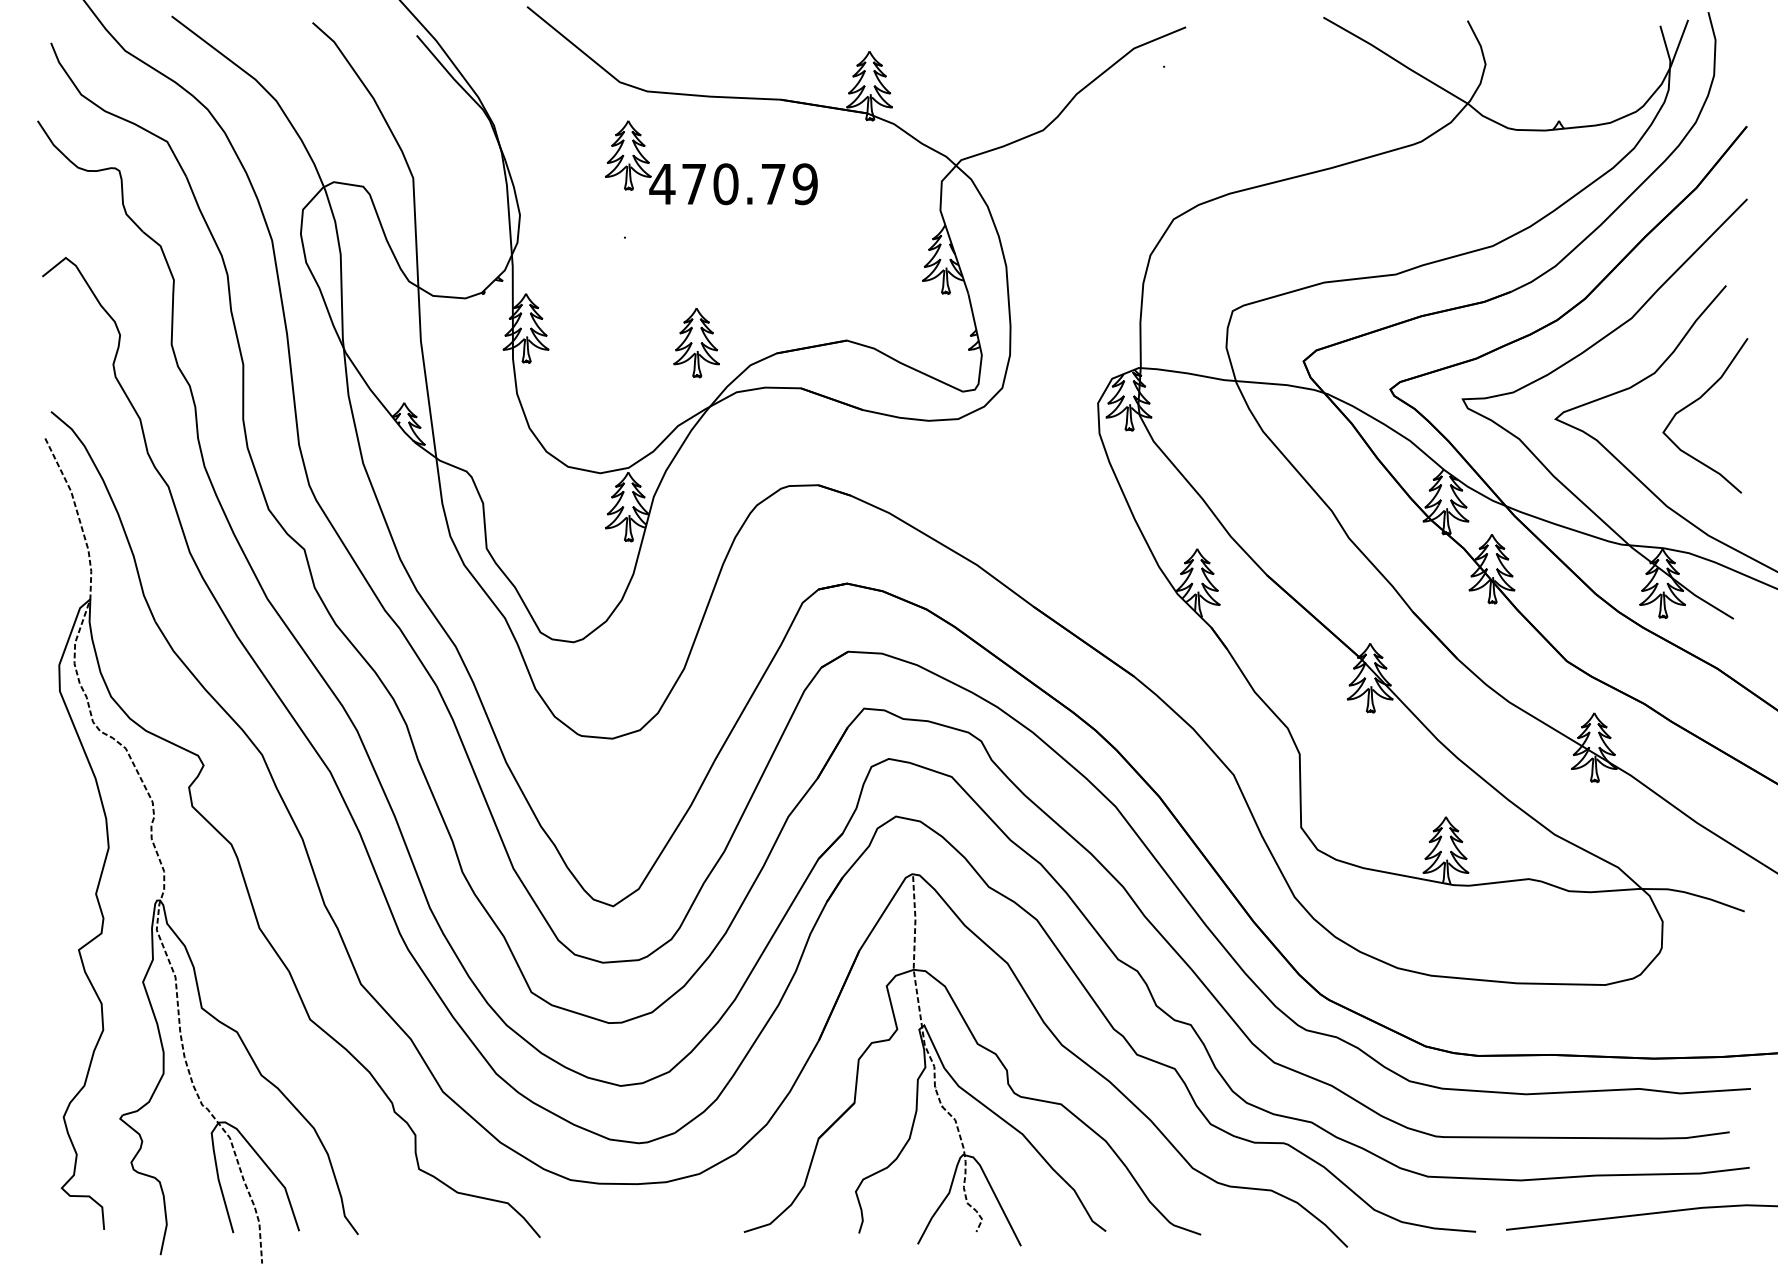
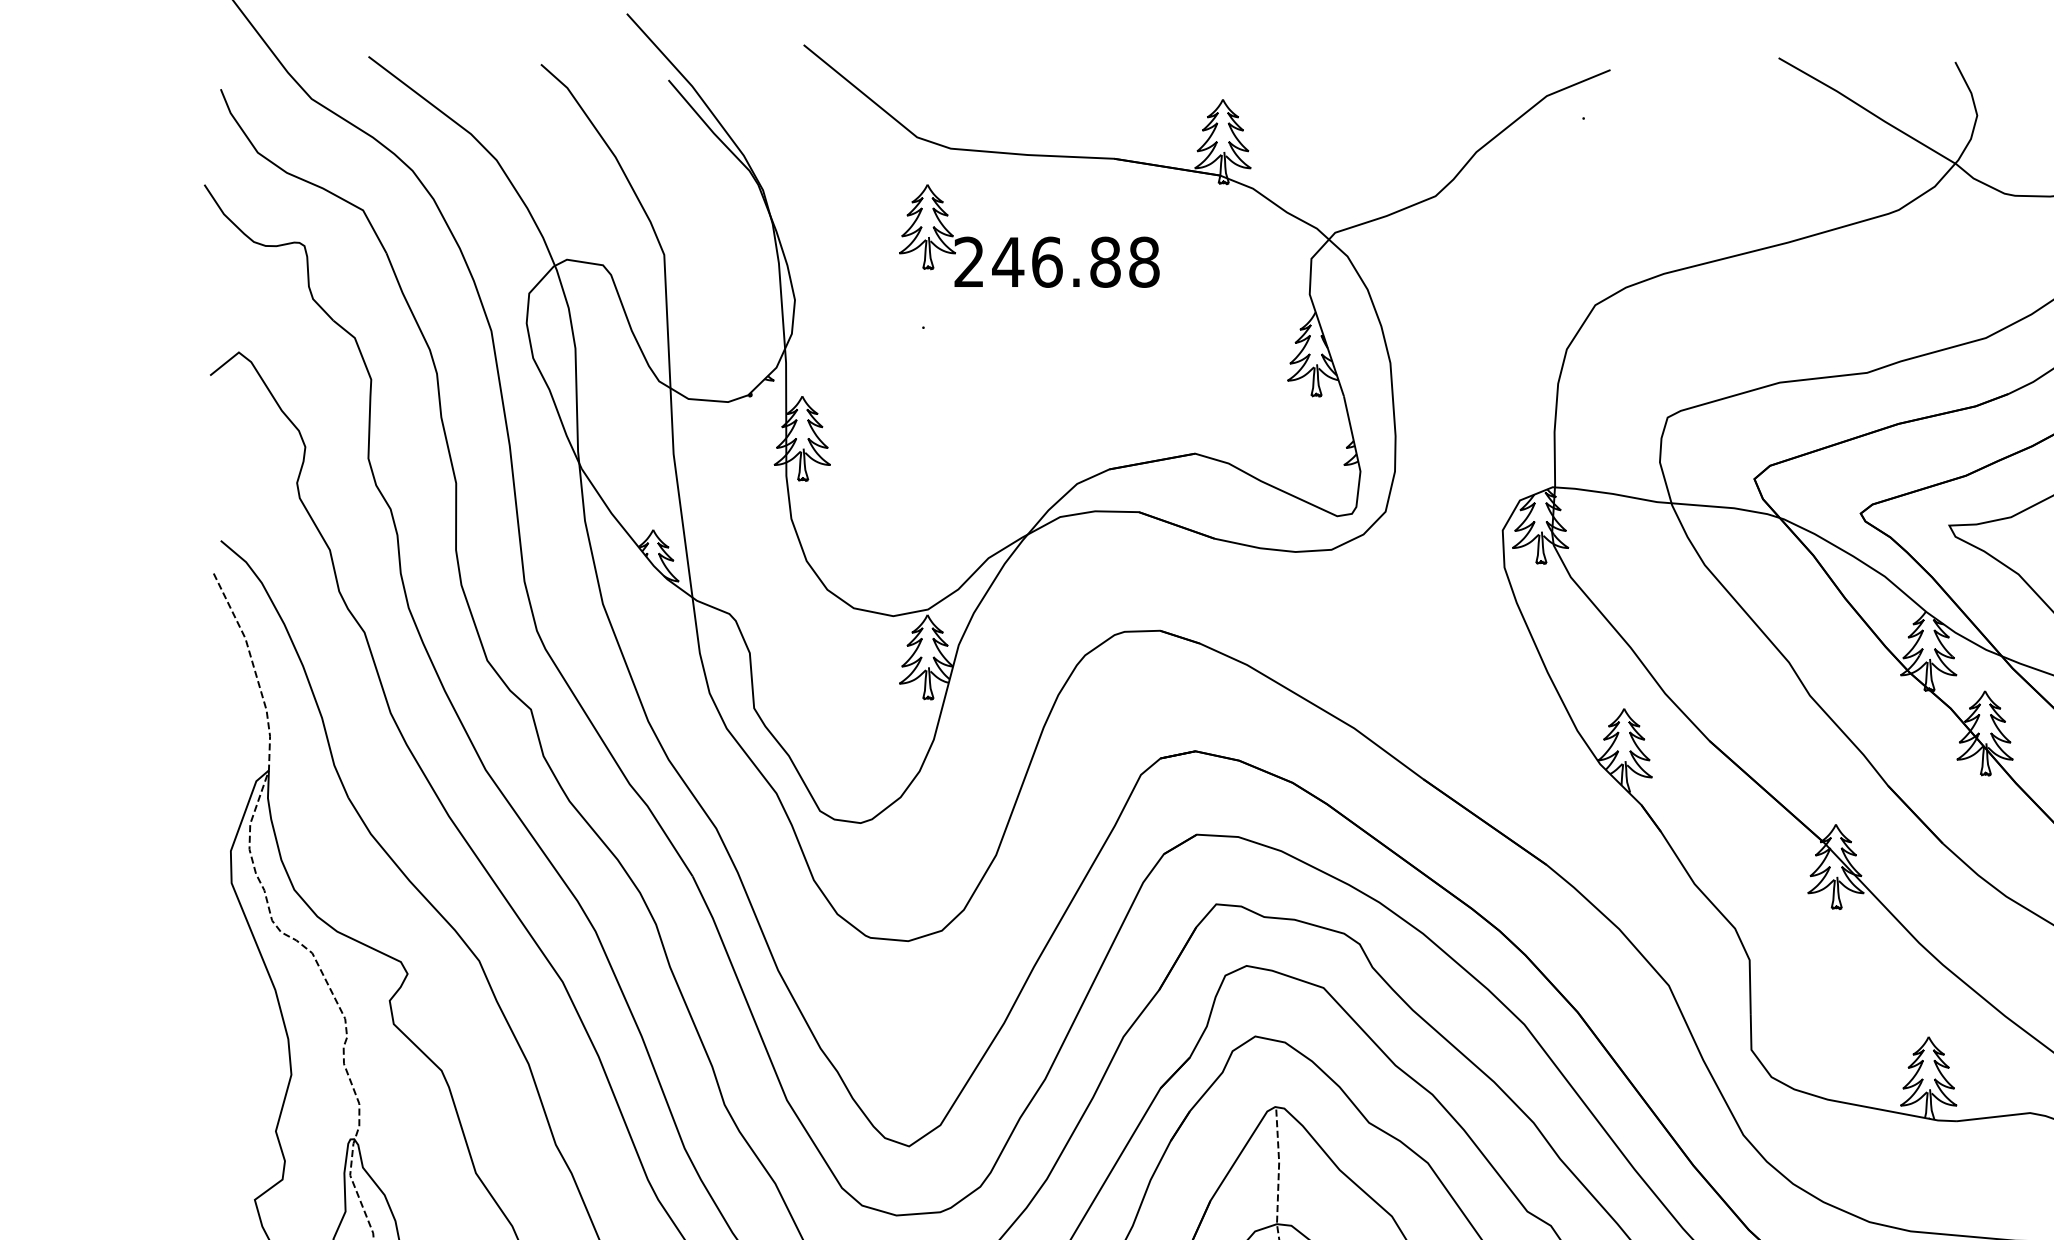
text: (733, 184) -> (1056, 262), 470.79 -> 246.88
part: (696, 343) -> (1011, 457), removed

